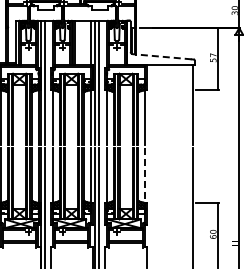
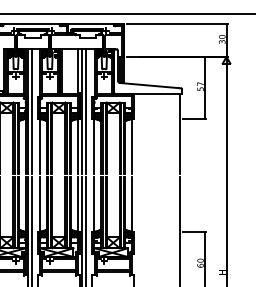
line: (162, 56) -> (149, 85), dashed -> solid
line: (145, 175) -> (132, 204), dashed -> solid

